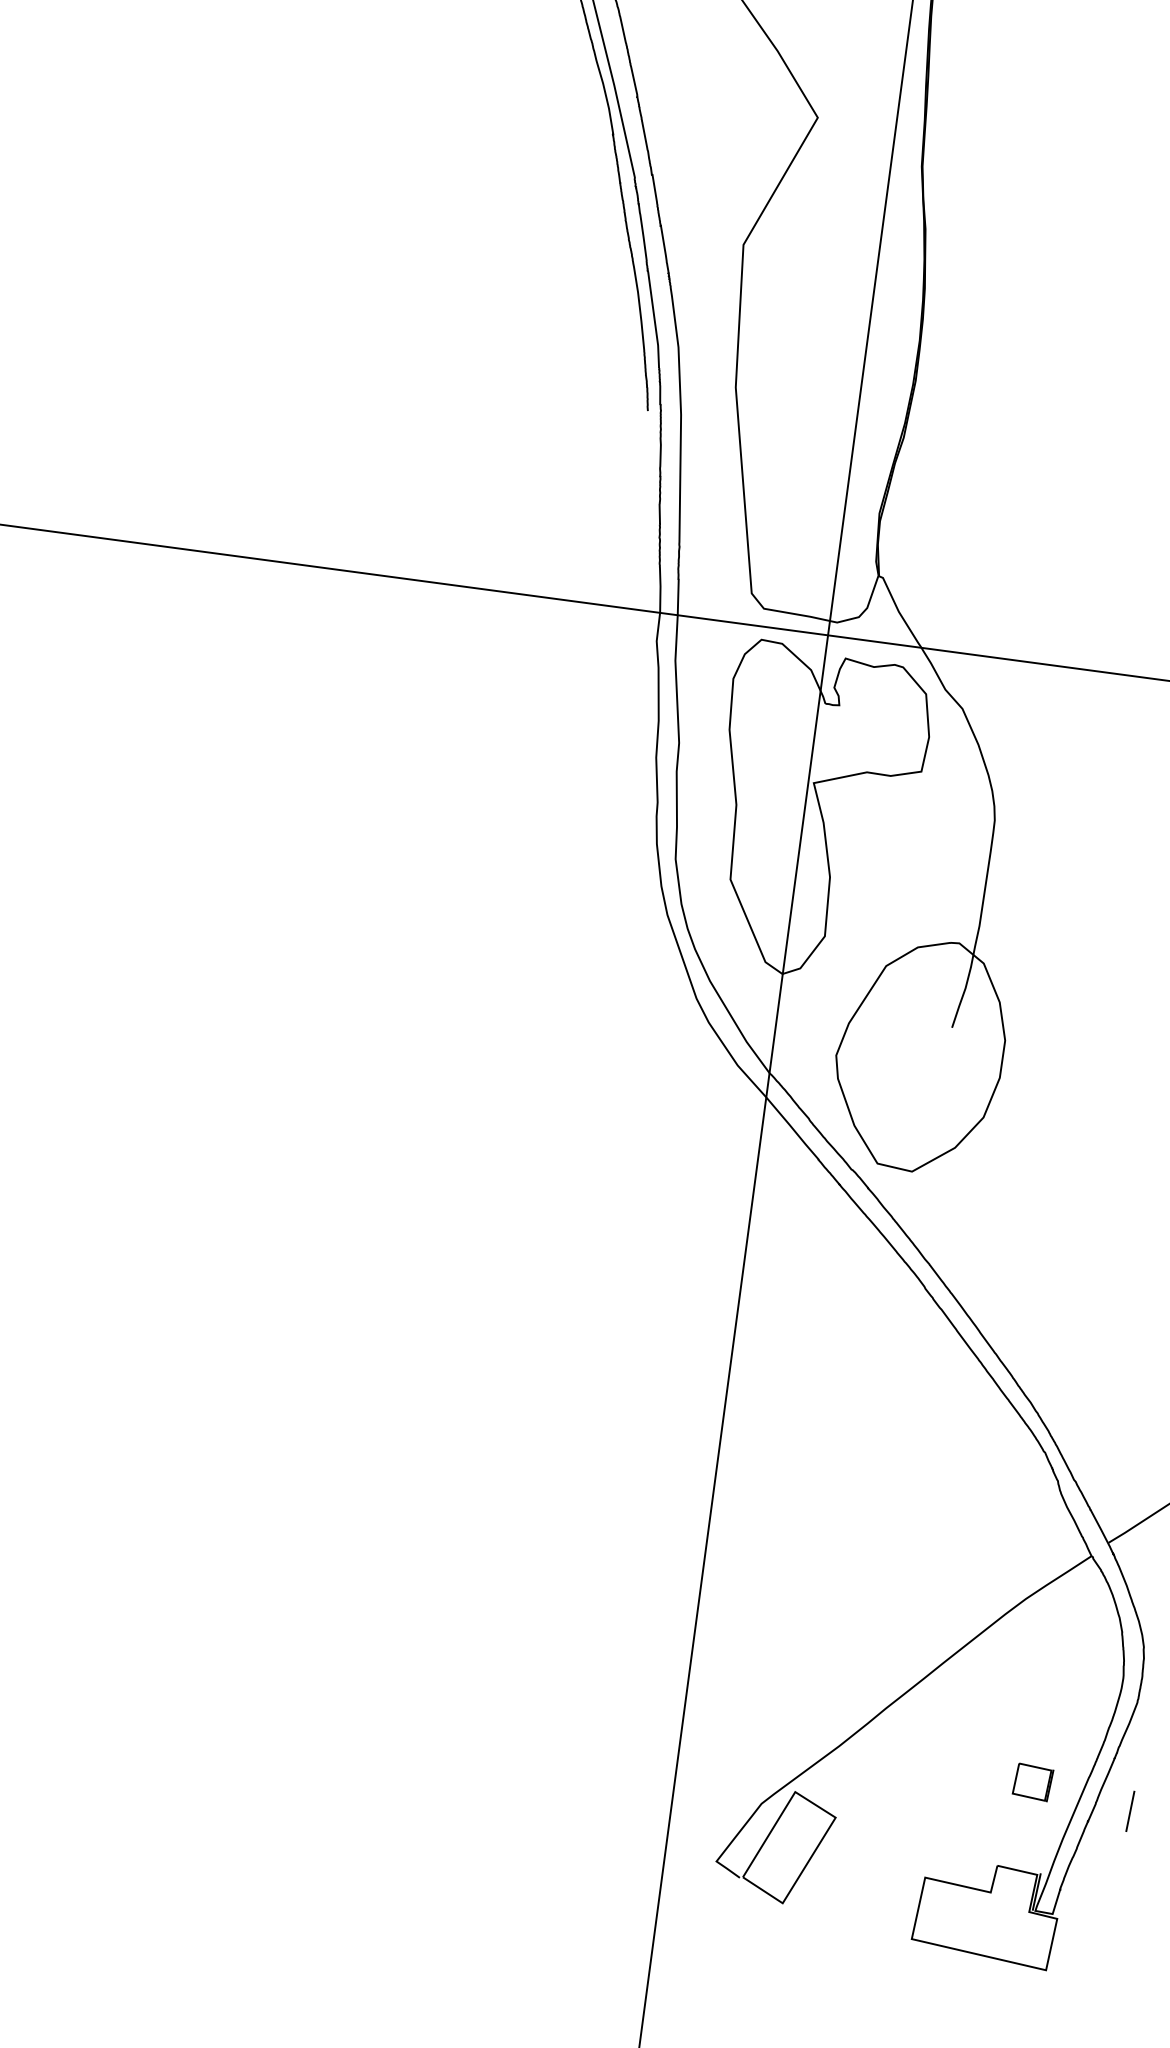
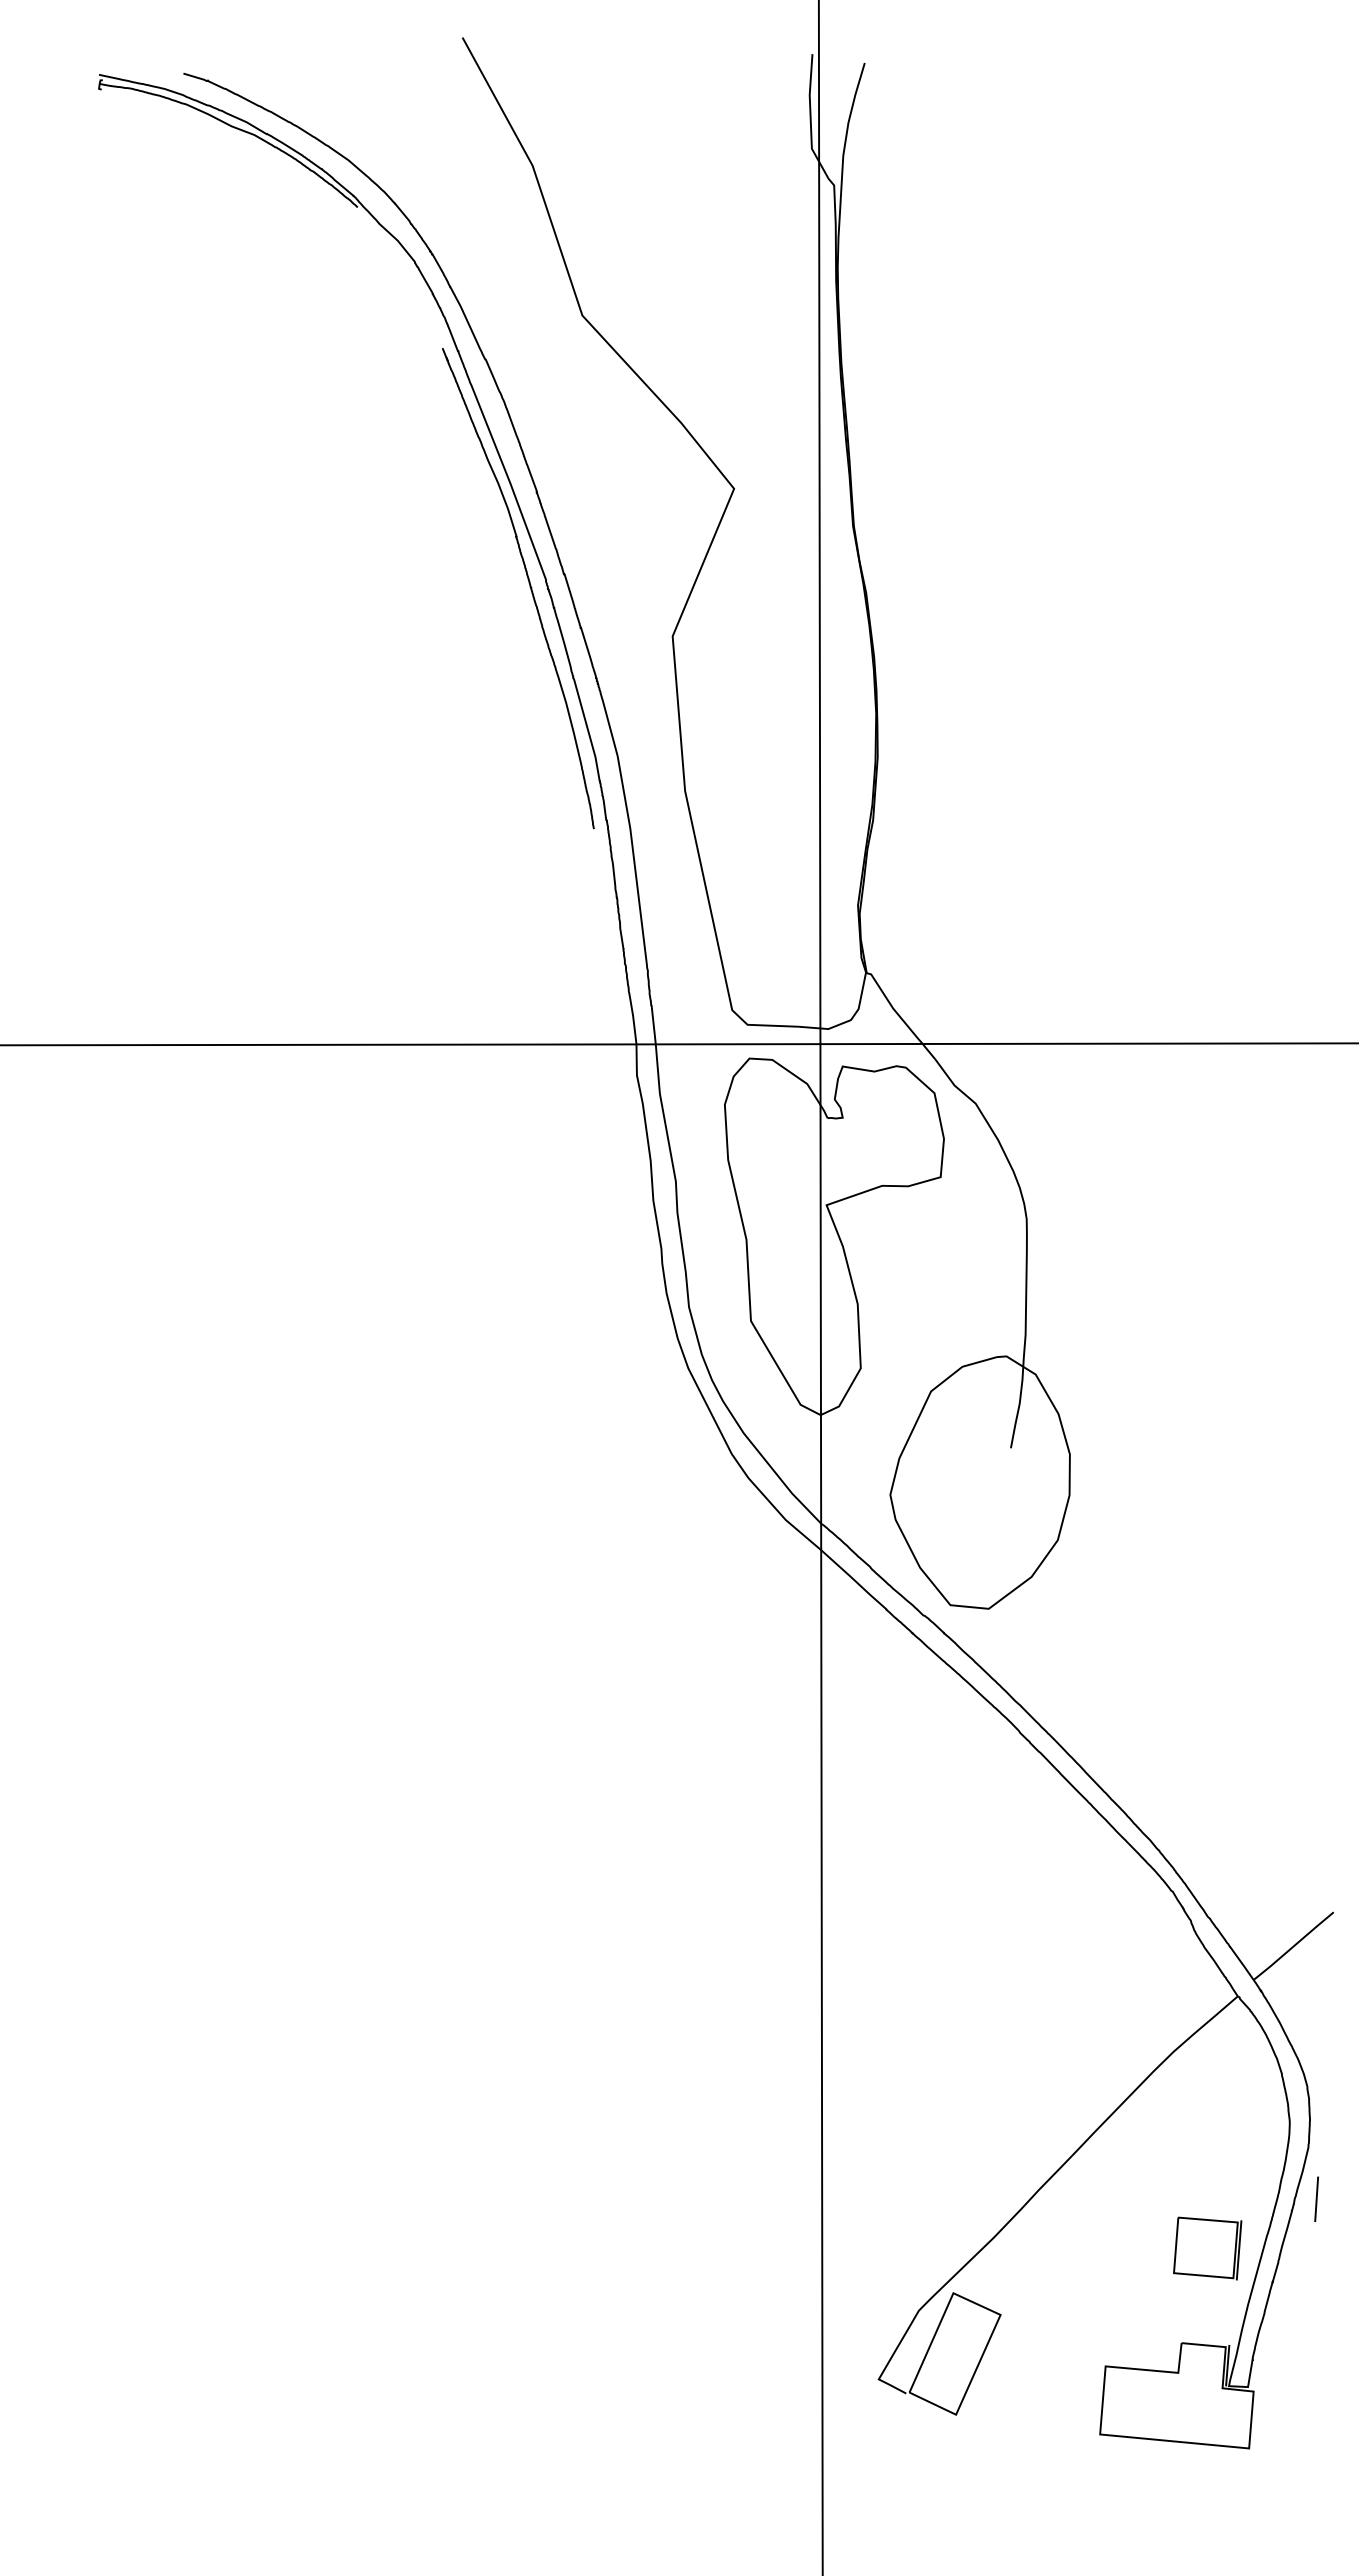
part: (1032, 1782) -> (1207, 2248), size x1.67
line: (1130, 1810) -> (1316, 2198), moved

